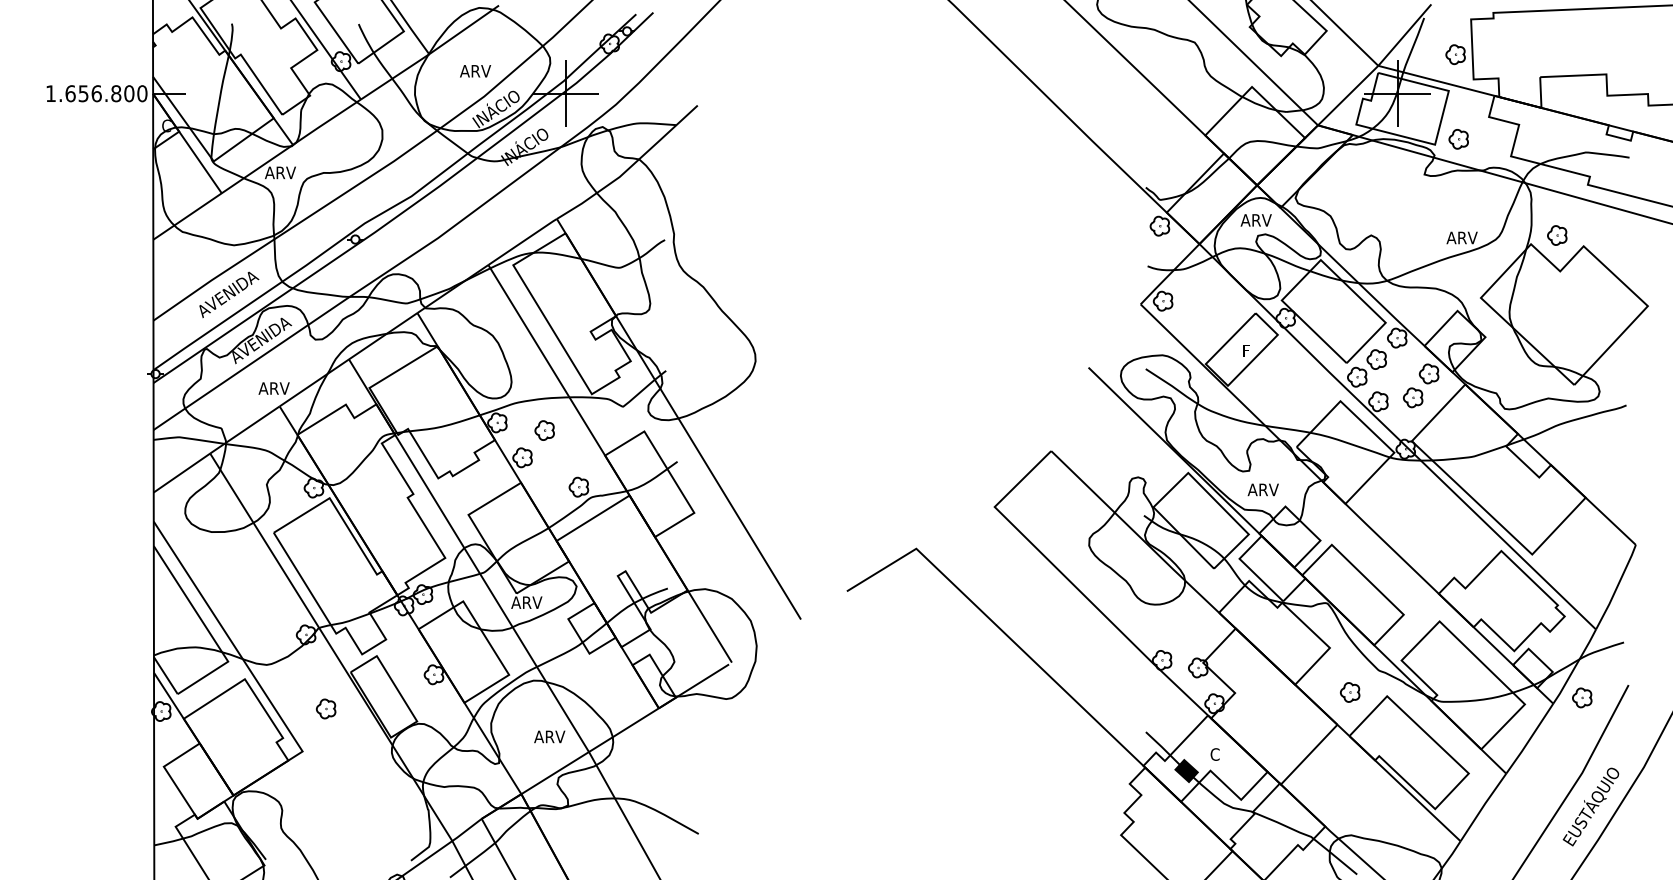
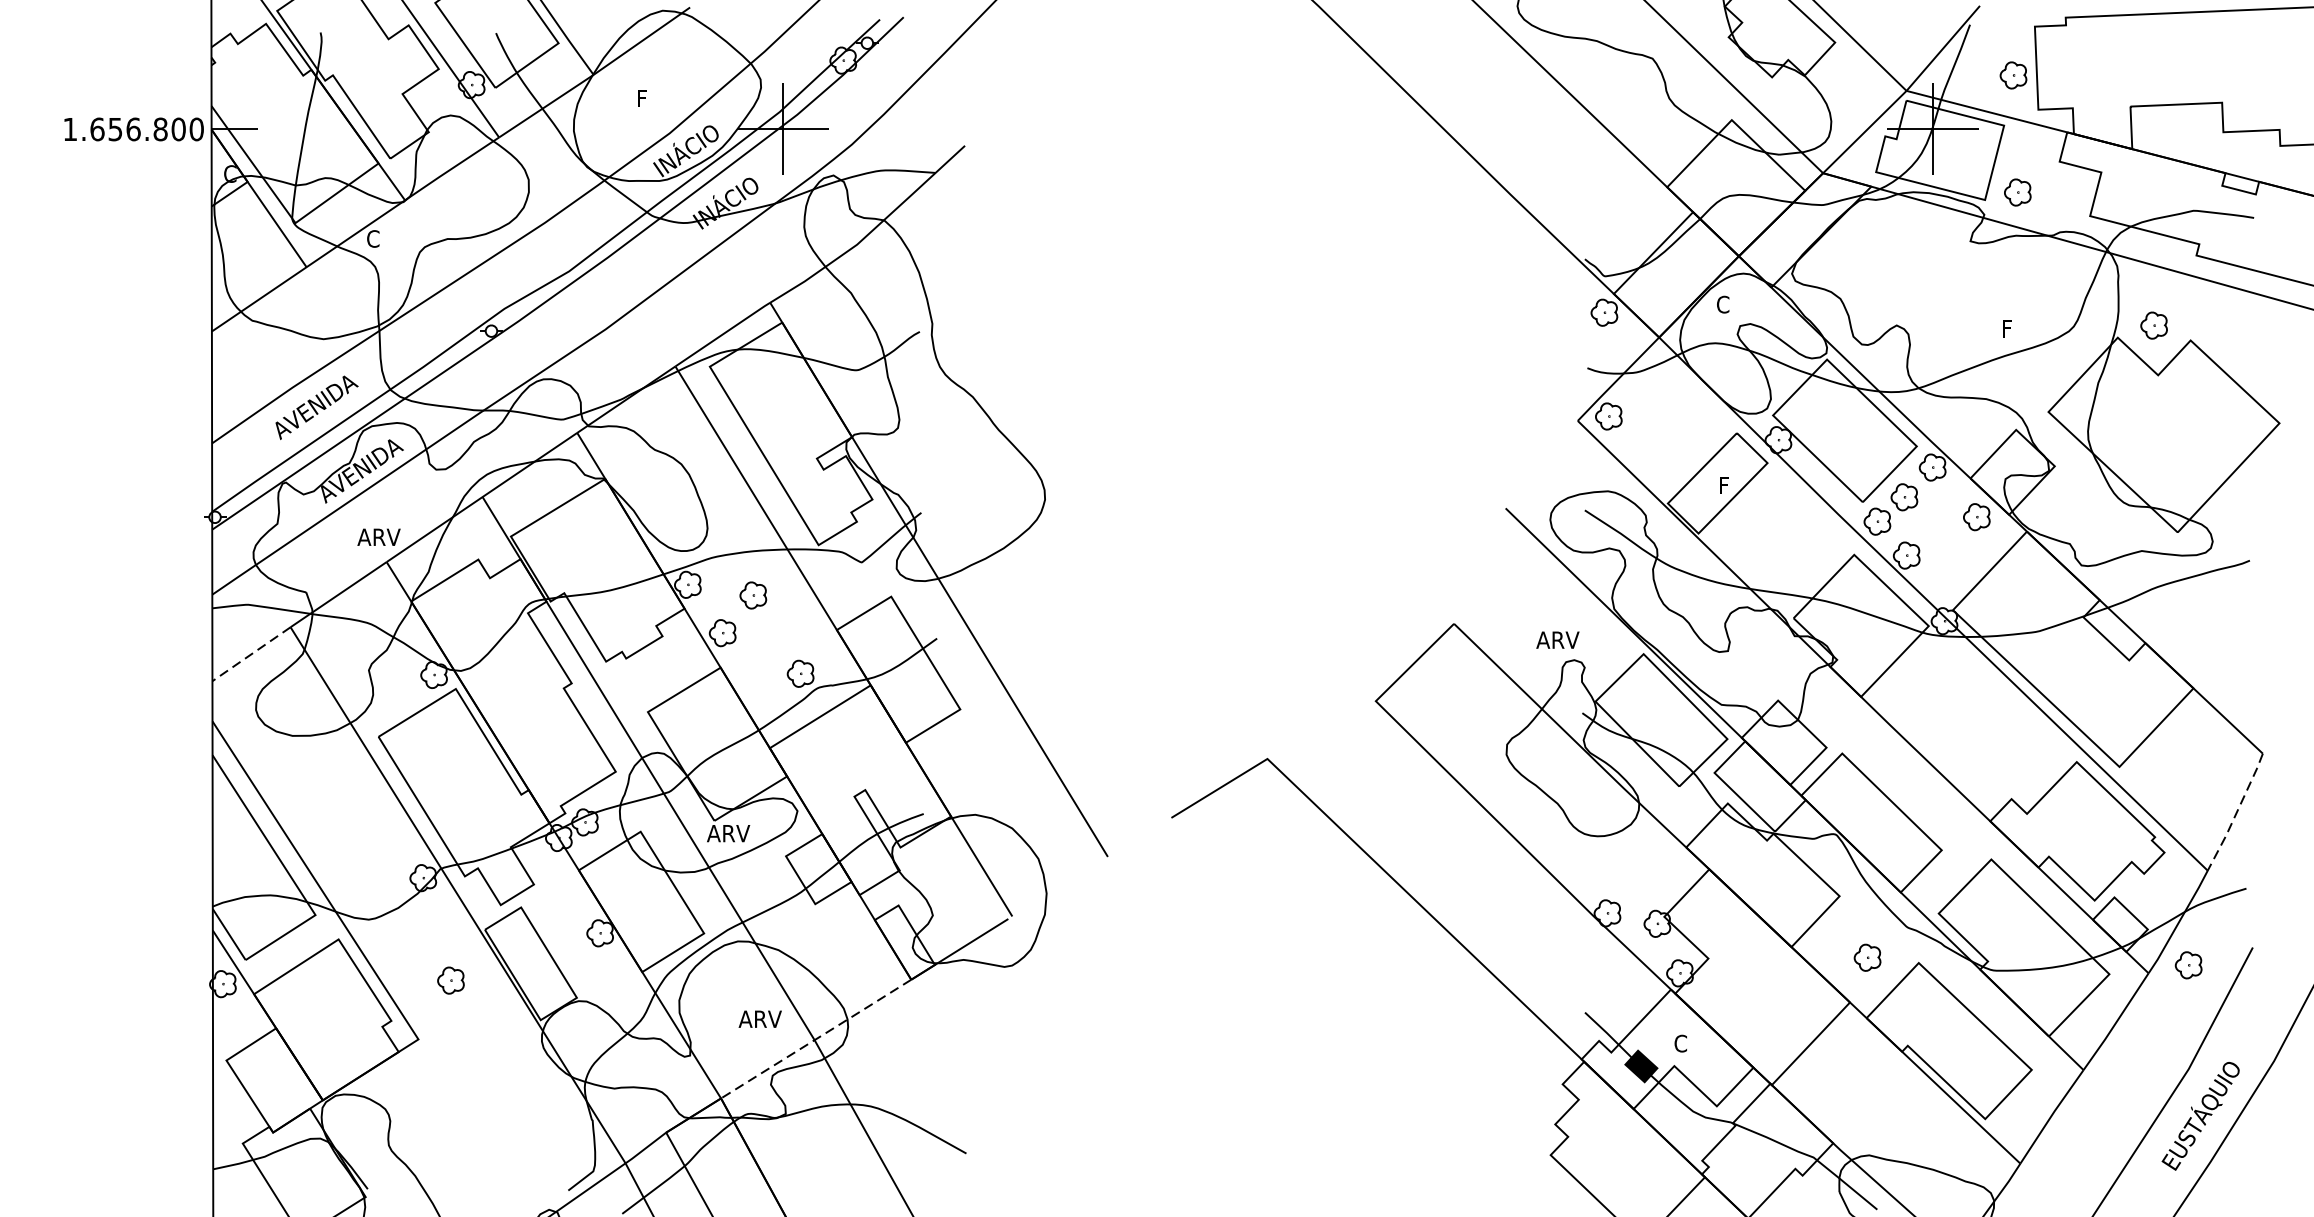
text: (475, 71) -> (657, 98), ARV -> F
text: (280, 172) -> (387, 238), ARV -> C
text: (1255, 220) -> (1736, 304), ARV -> C
text: (1461, 237) -> (2021, 328), ARV -> F
part: (1413, 397) -> (1955, 549), removed
line: (181, 473) -> (250, 654), solid -> dashed
text: (1262, 489) -> (1556, 639), moved
line: (1616, 587) -> (2236, 812), solid -> dashed
line: (590, 750) -> (816, 1038), solid -> dashed

